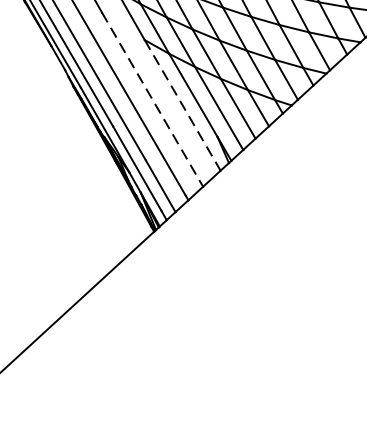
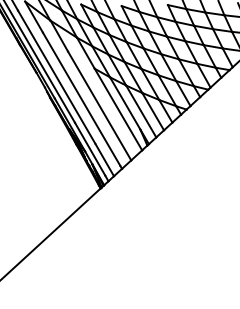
line: (152, 100) -> (99, 106), dashed -> solid
line: (182, 105) -> (118, 109), dashed -> solid

